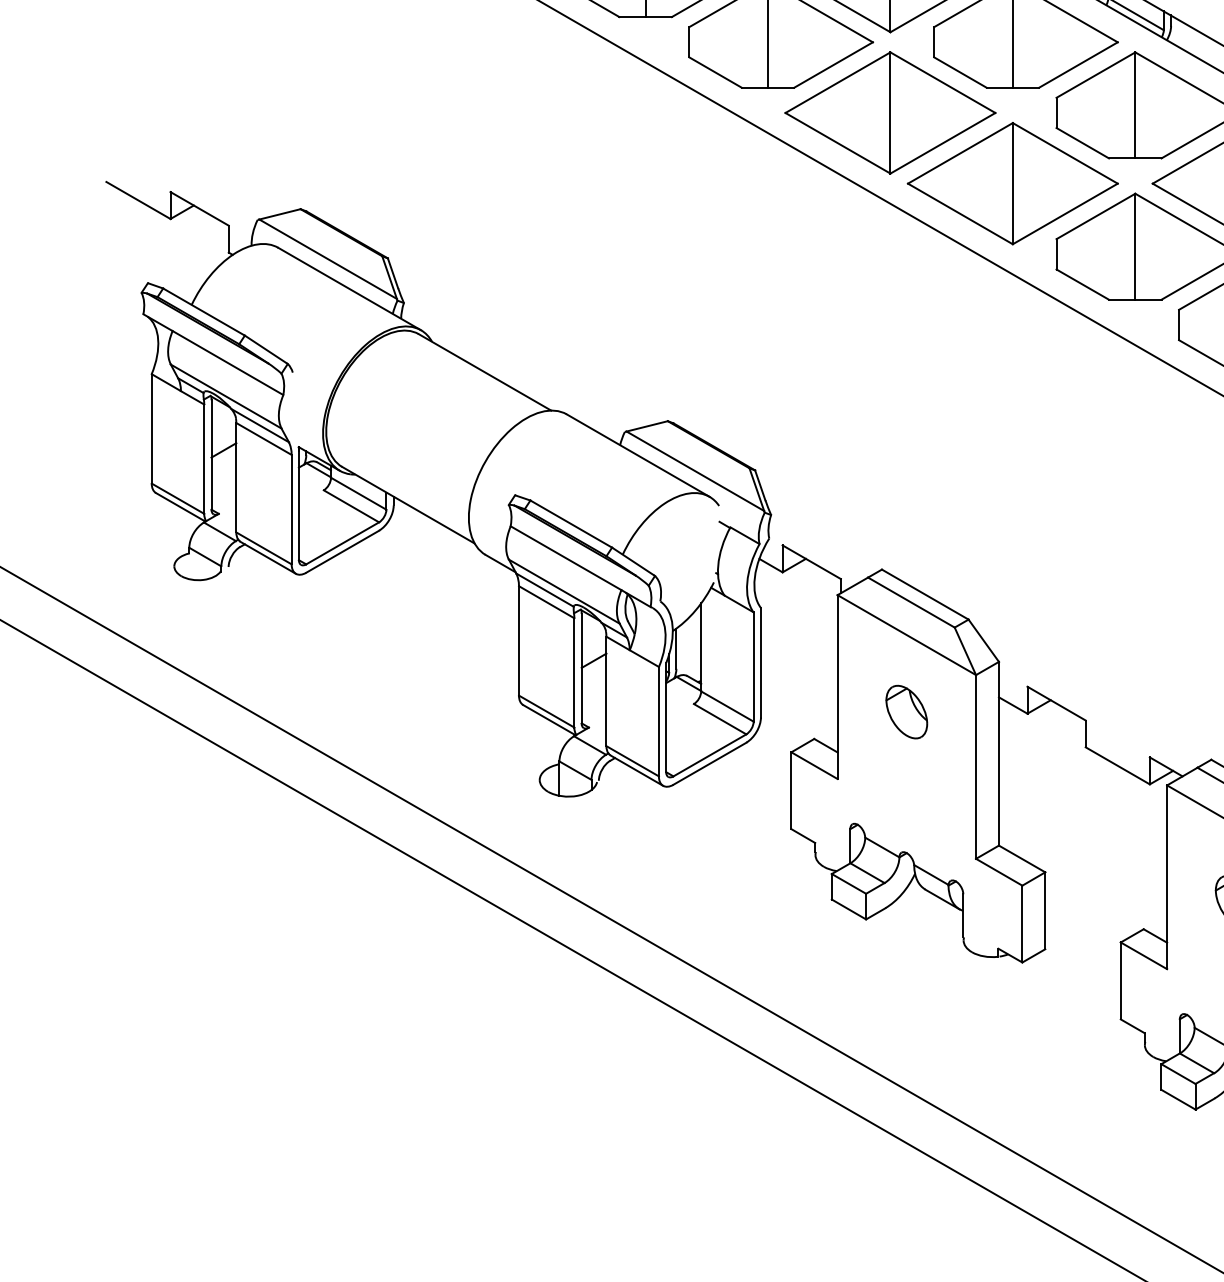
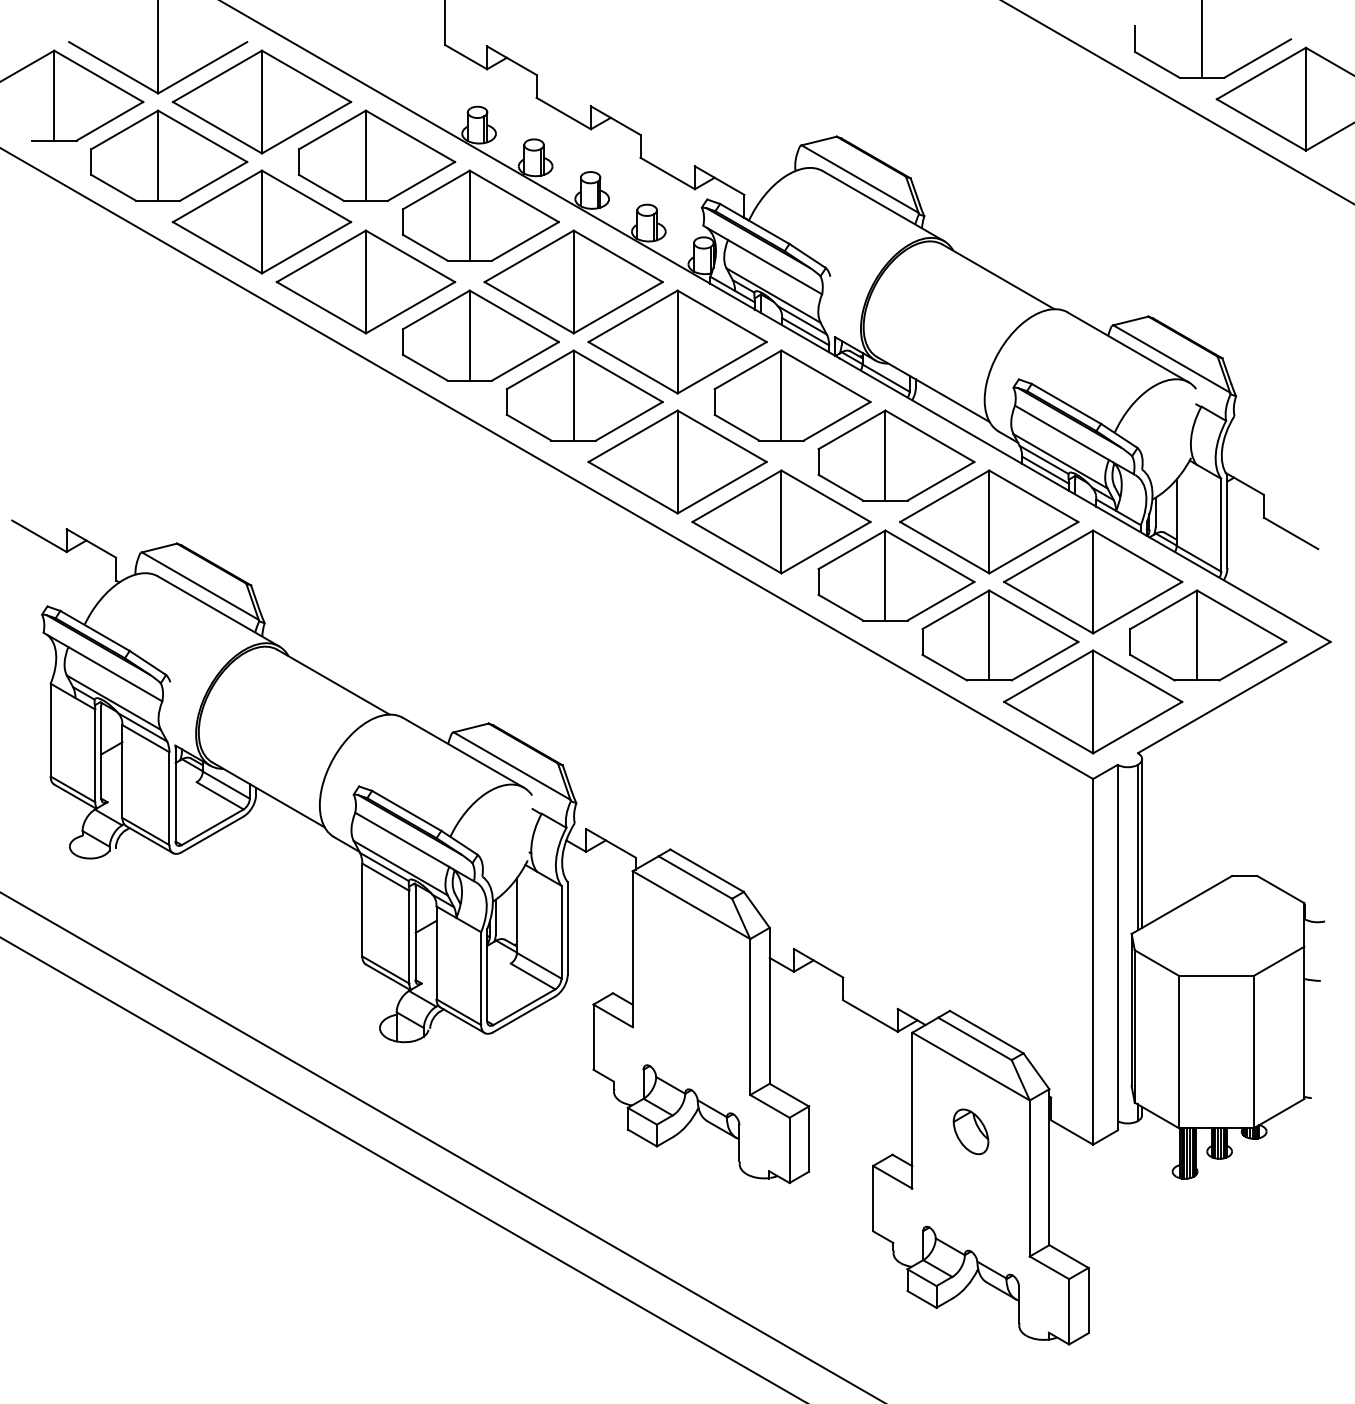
part: (906, 712) -> (691, 970), removed

